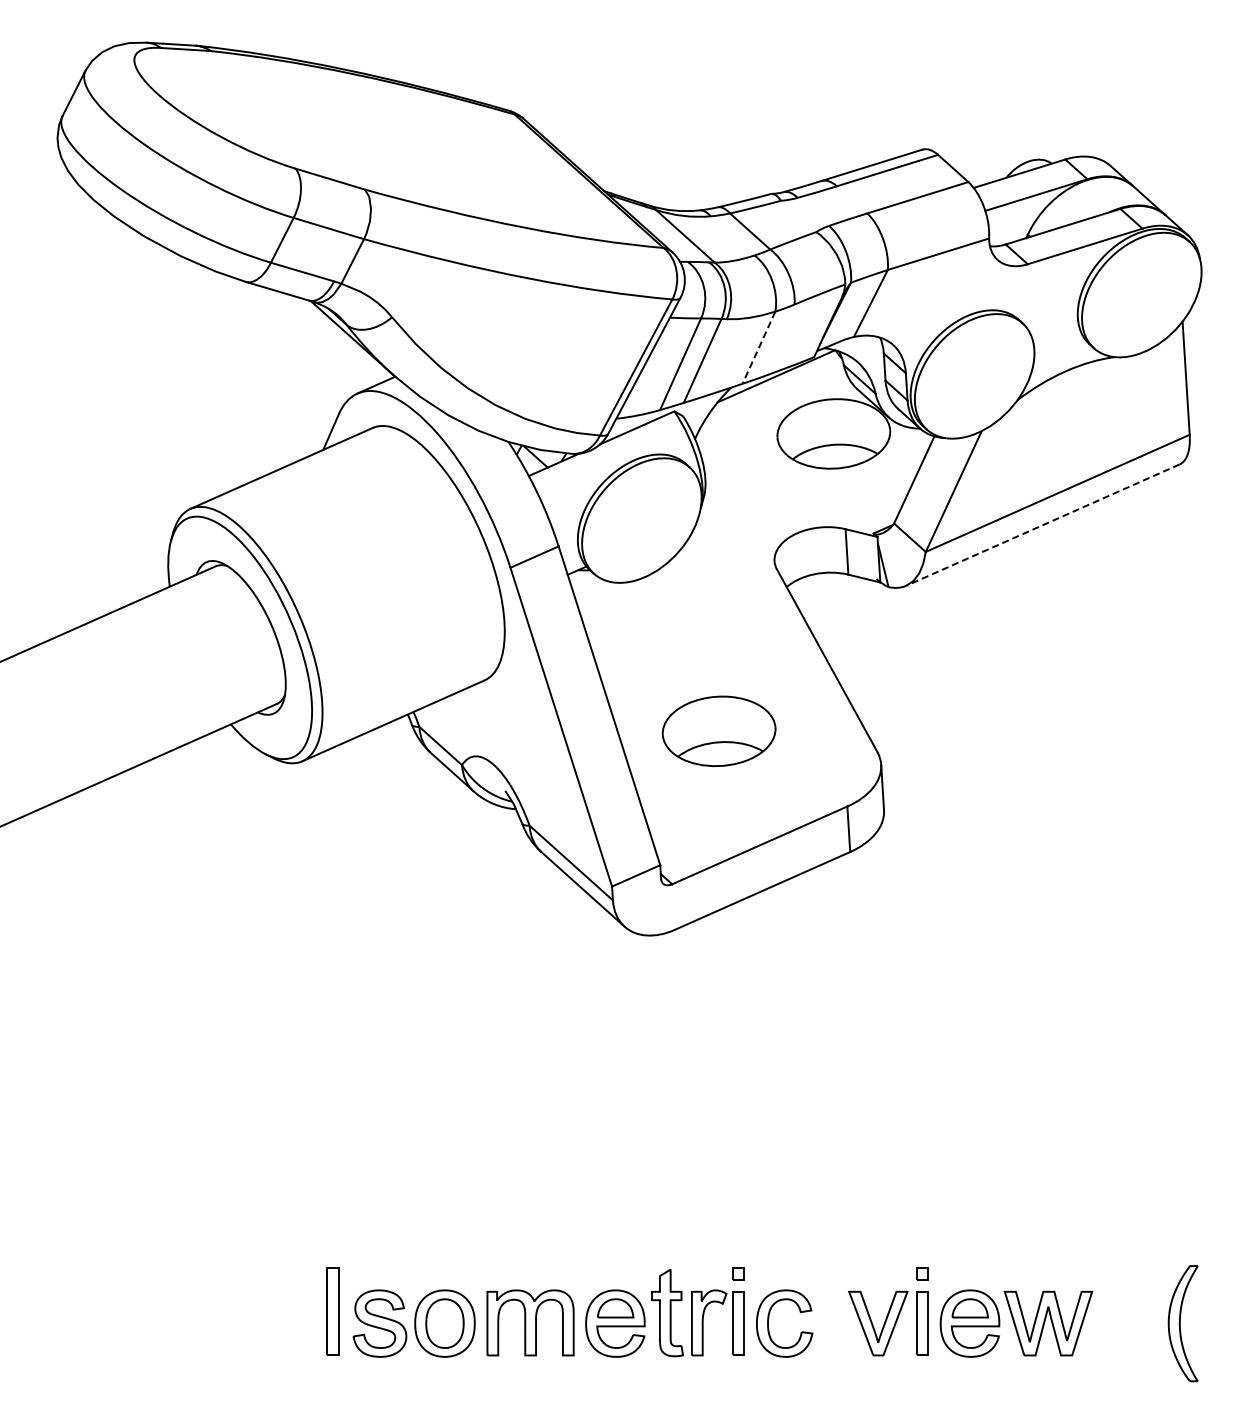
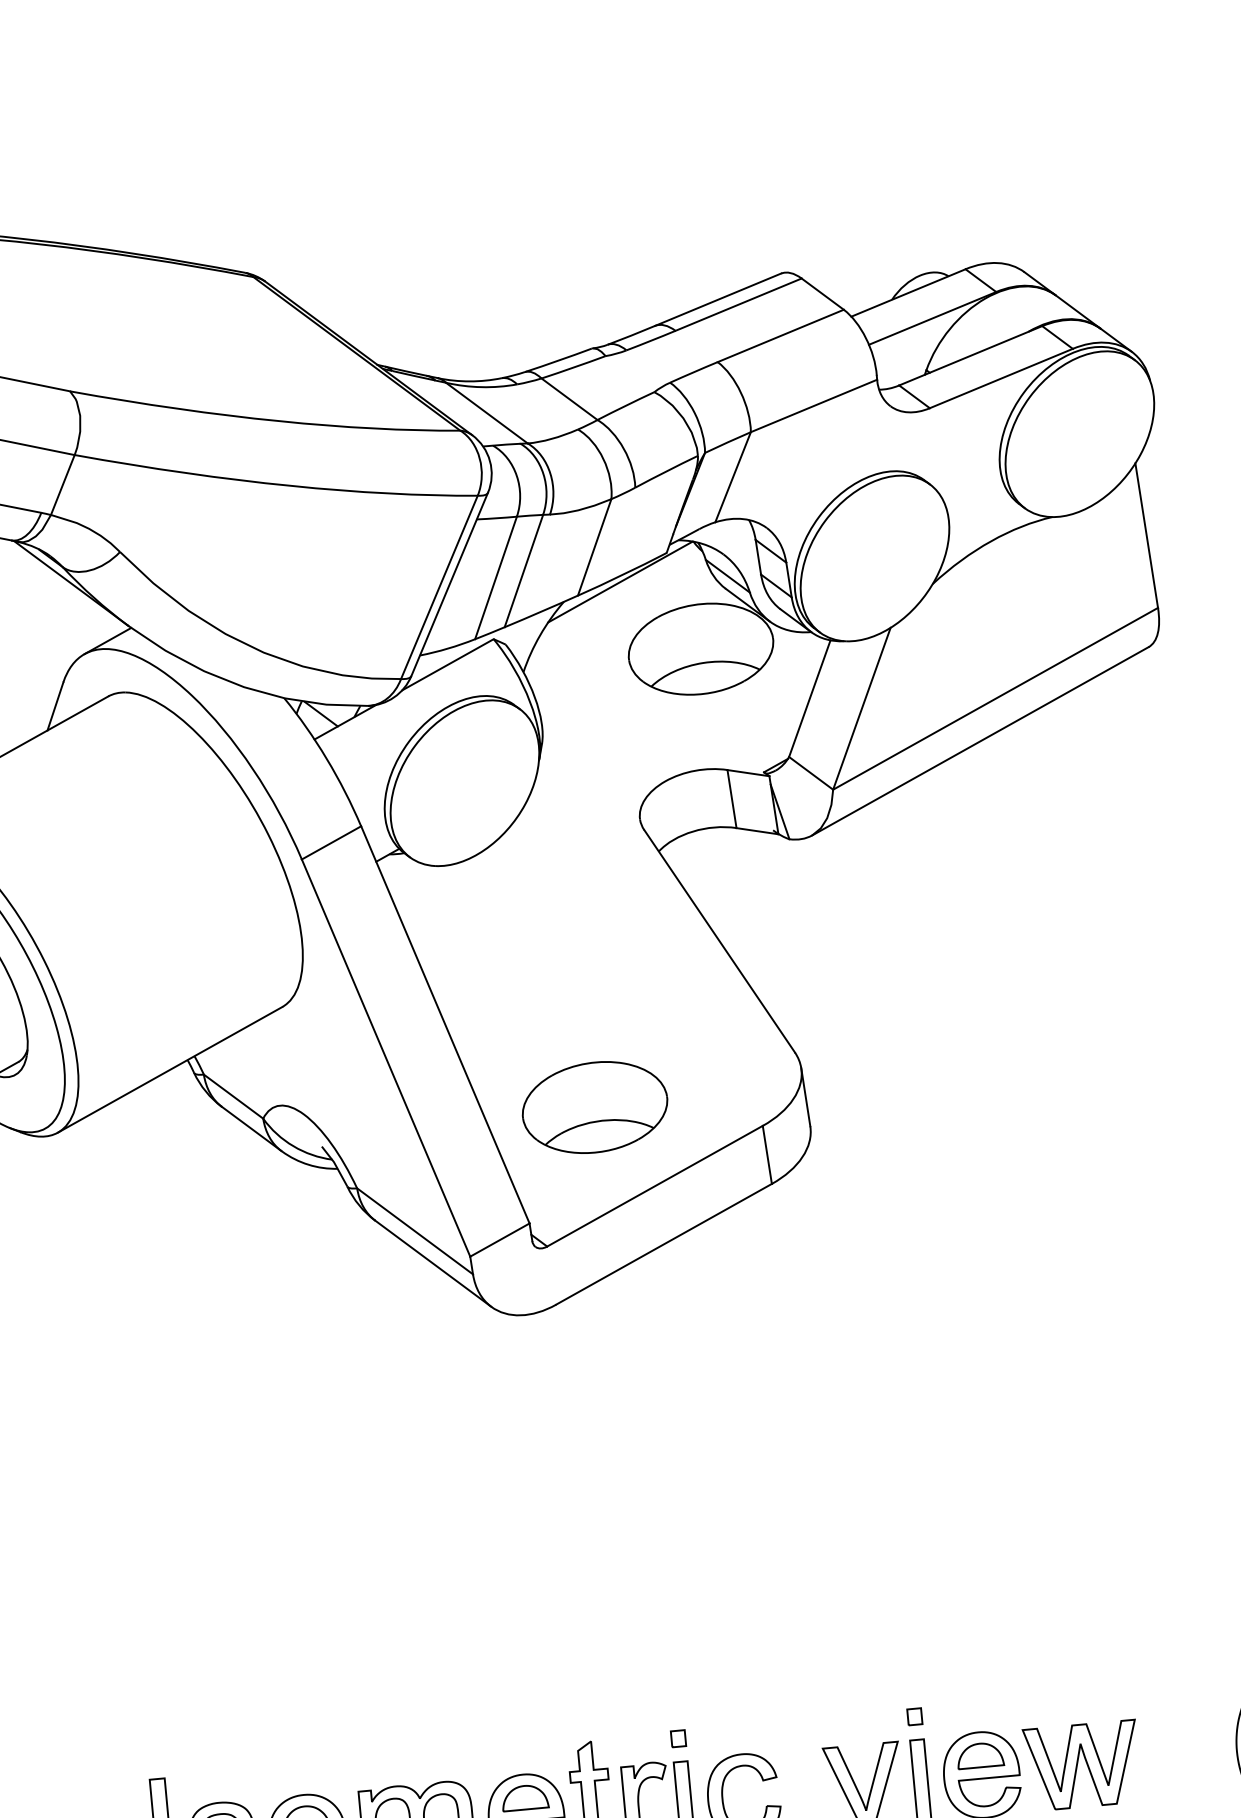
line: (759, 347) -> (595, 547), dashed -> solid
line: (1042, 525) -> (979, 741), dashed -> solid
part: (718, 731) -> (594, 1107), moved

